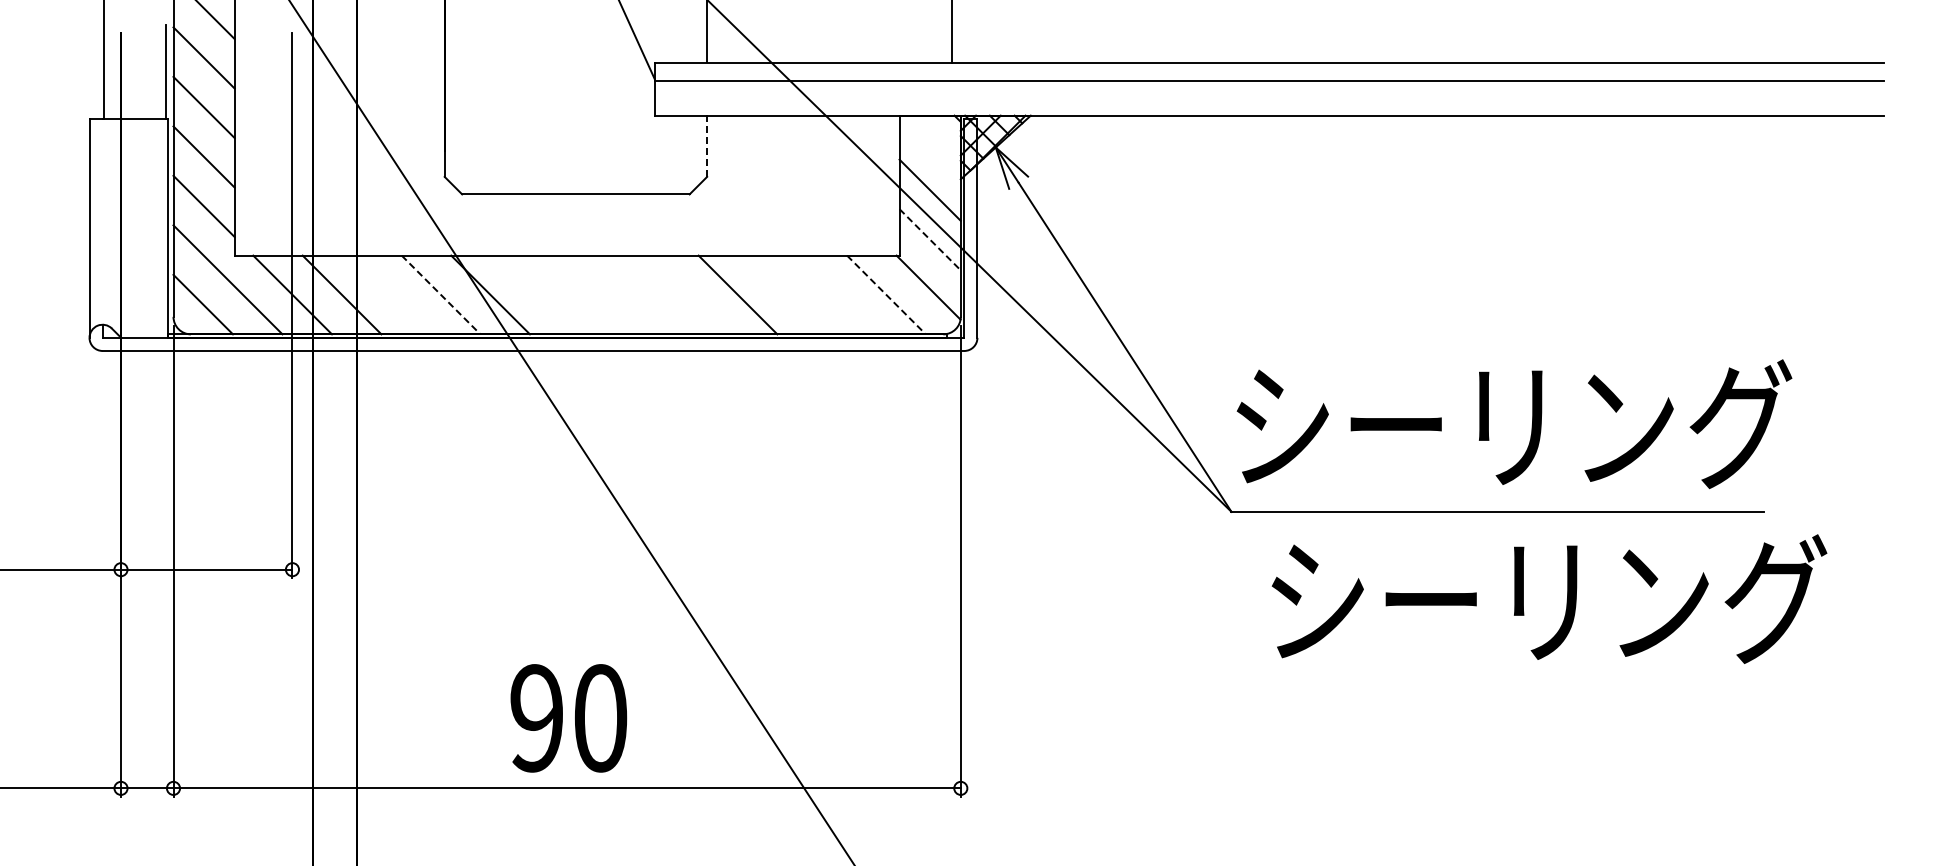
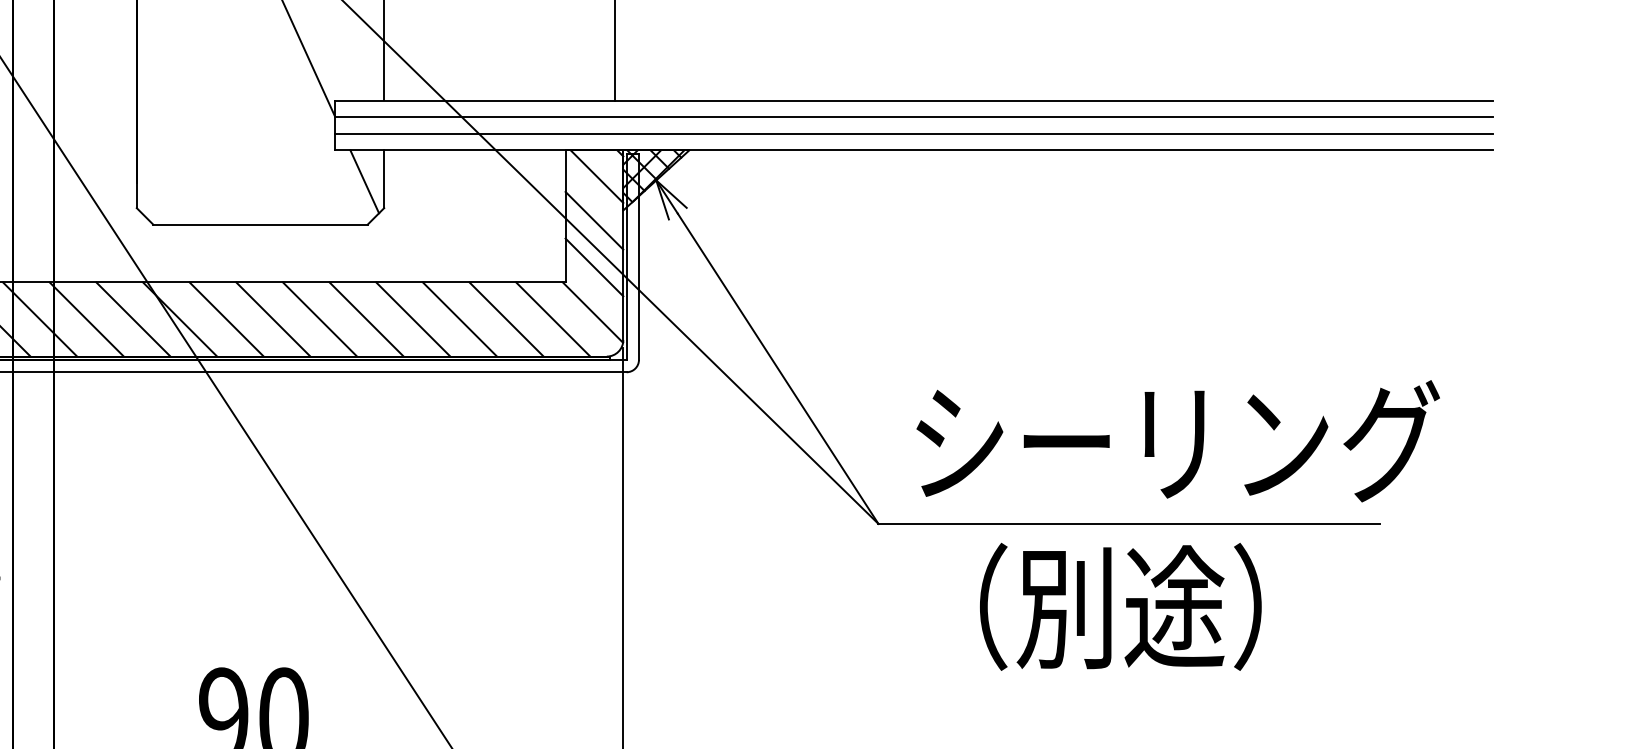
line: (1268, 98) -> (913, 134), added
line: (932, 143) -> (596, 176), added
line: (707, 145) -> (384, 178), dashed -> solid
line: (686, 148) -> (364, 181), added
line: (930, 240) -> (594, 268), dashed -> solid
line: (391, 294) -> (86, 319), added
line: (539, 294) -> (226, 319), added
line: (589, 294) -> (273, 319), added
line: (638, 294) -> (319, 319), added
line: (688, 294) -> (366, 319), added
line: (787, 294) -> (459, 319), added
line: (836, 294) -> (506, 319), added
line: (441, 295) -> (133, 319), dashed -> solid
line: (886, 295) -> (553, 319), dashed -> solid
text: (1514, 424) -> (1178, 441), moved
text: (1549, 599) -> (1178, 606), シーリング -> （別途）

